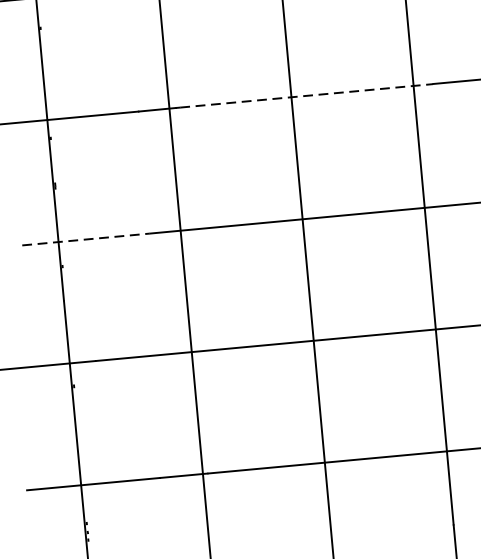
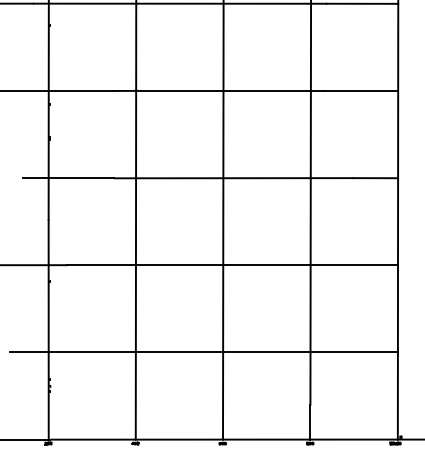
line: (306, 95) -> (234, 90), dashed -> solid
line: (86, 239) -> (68, 178), dashed -> solid

